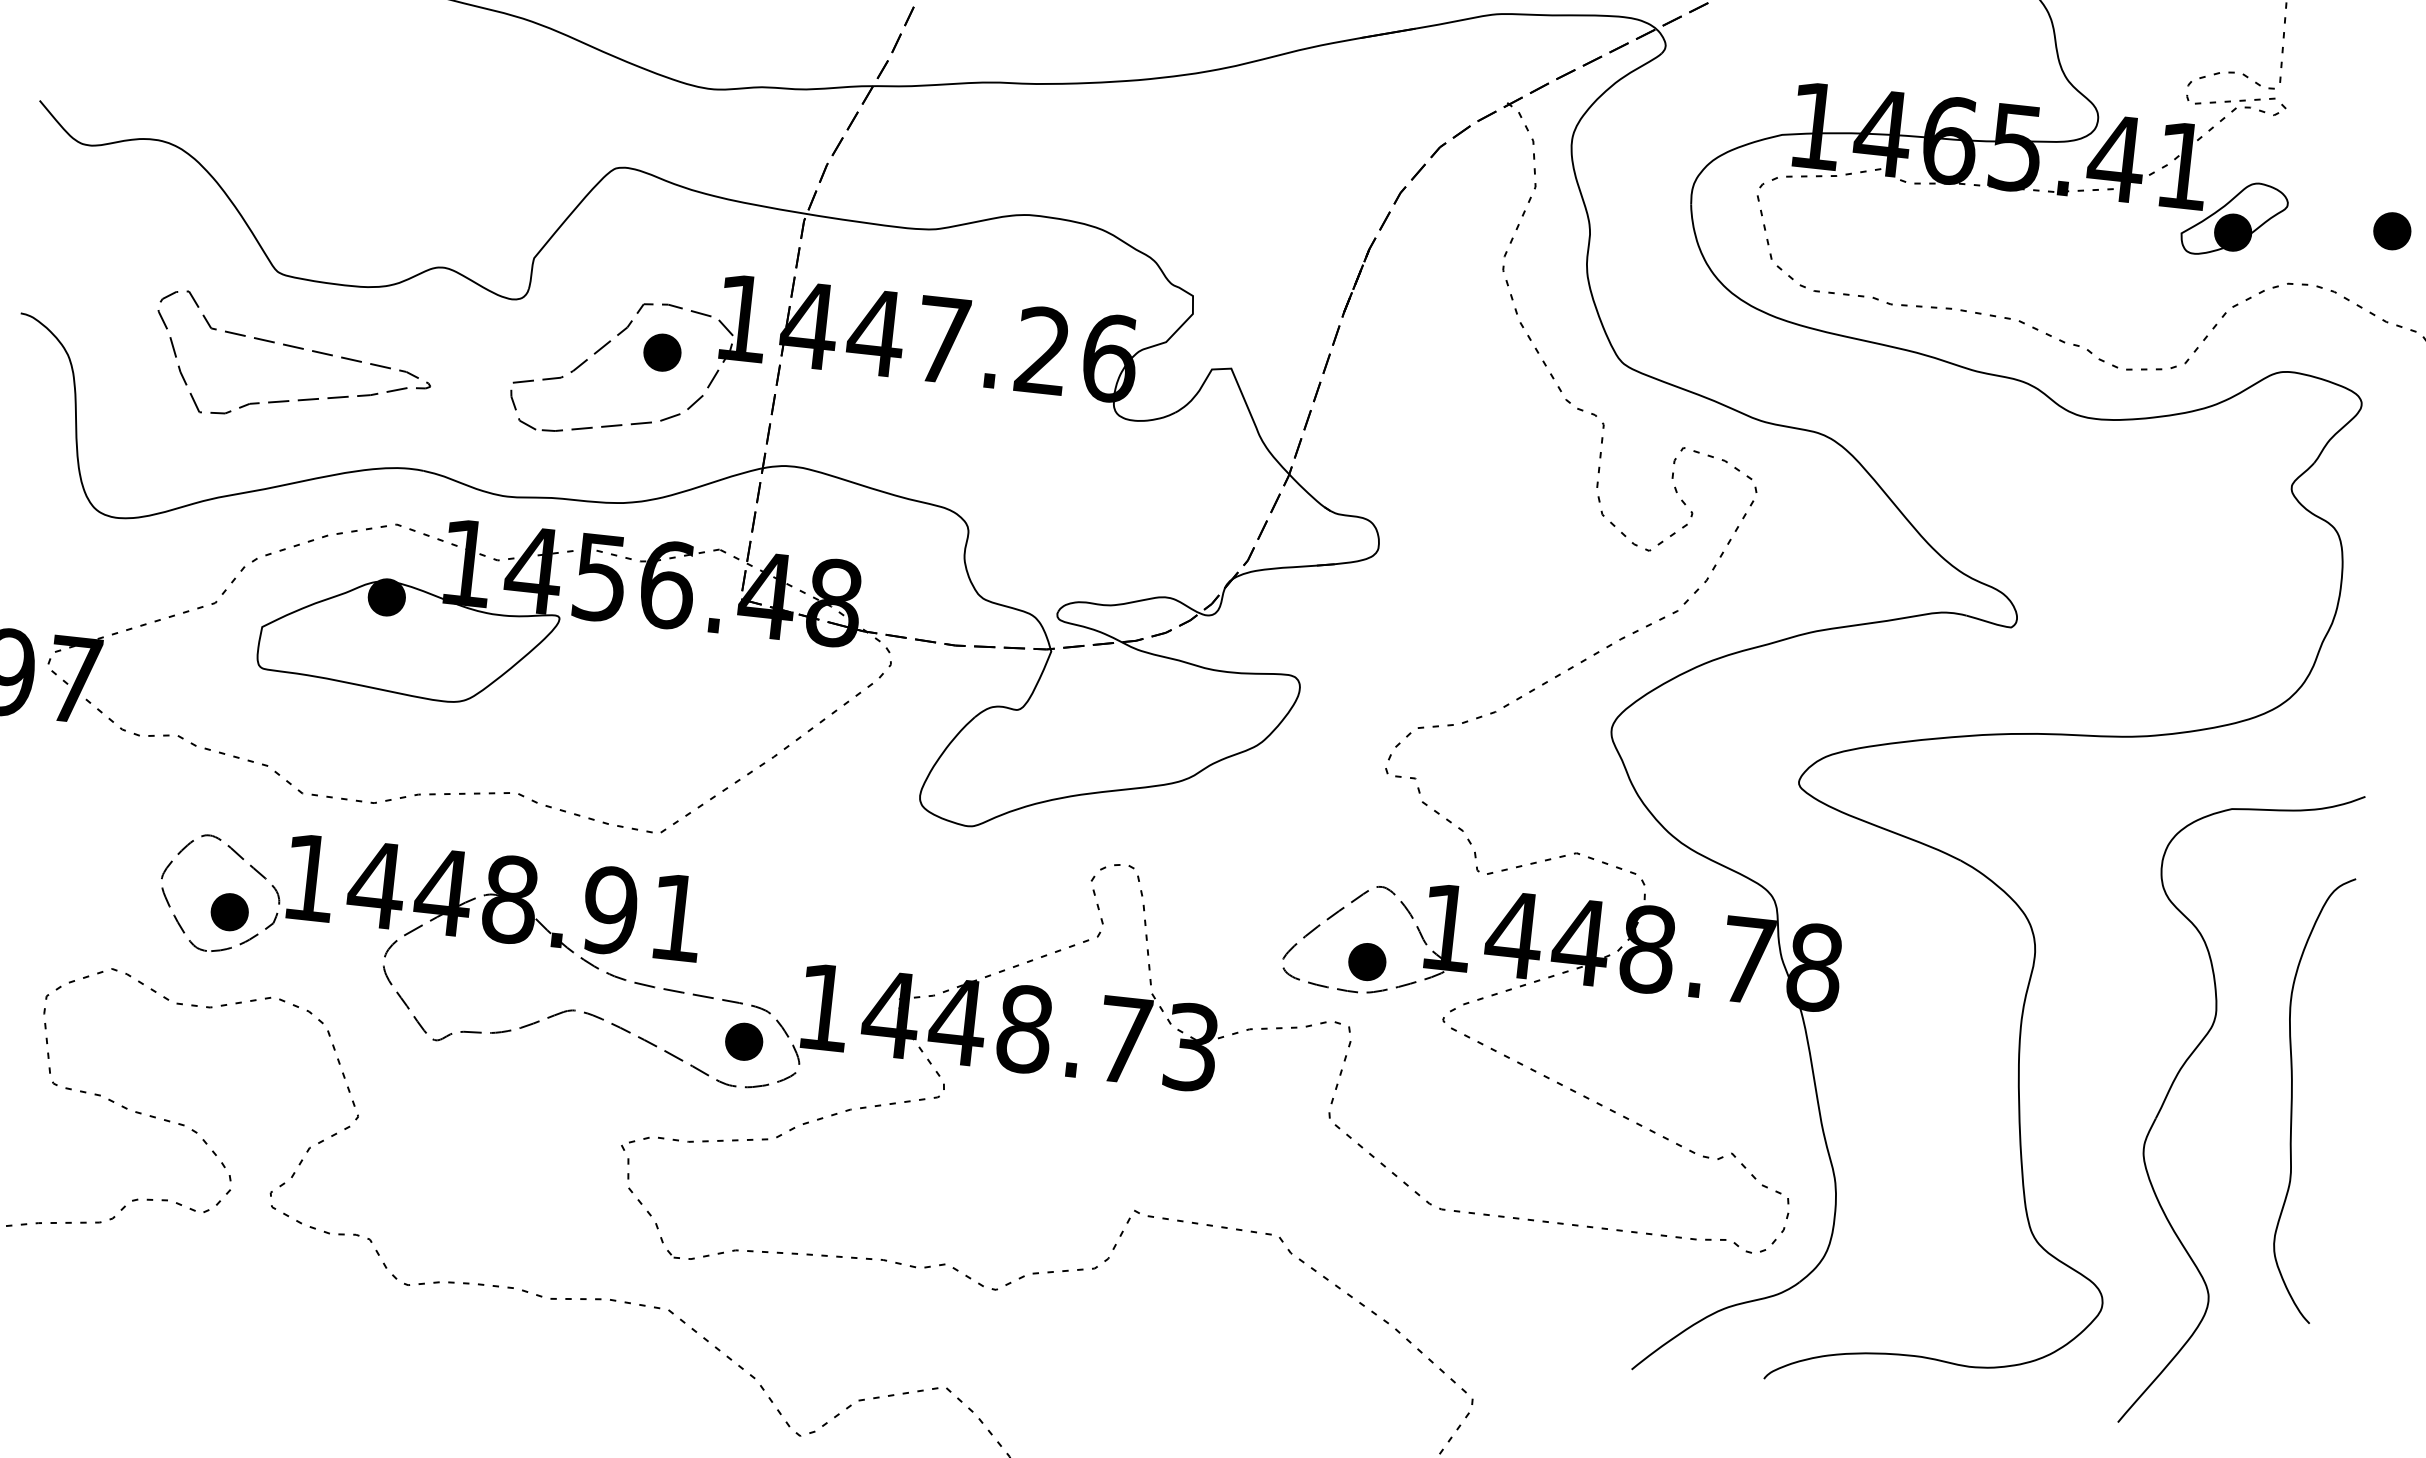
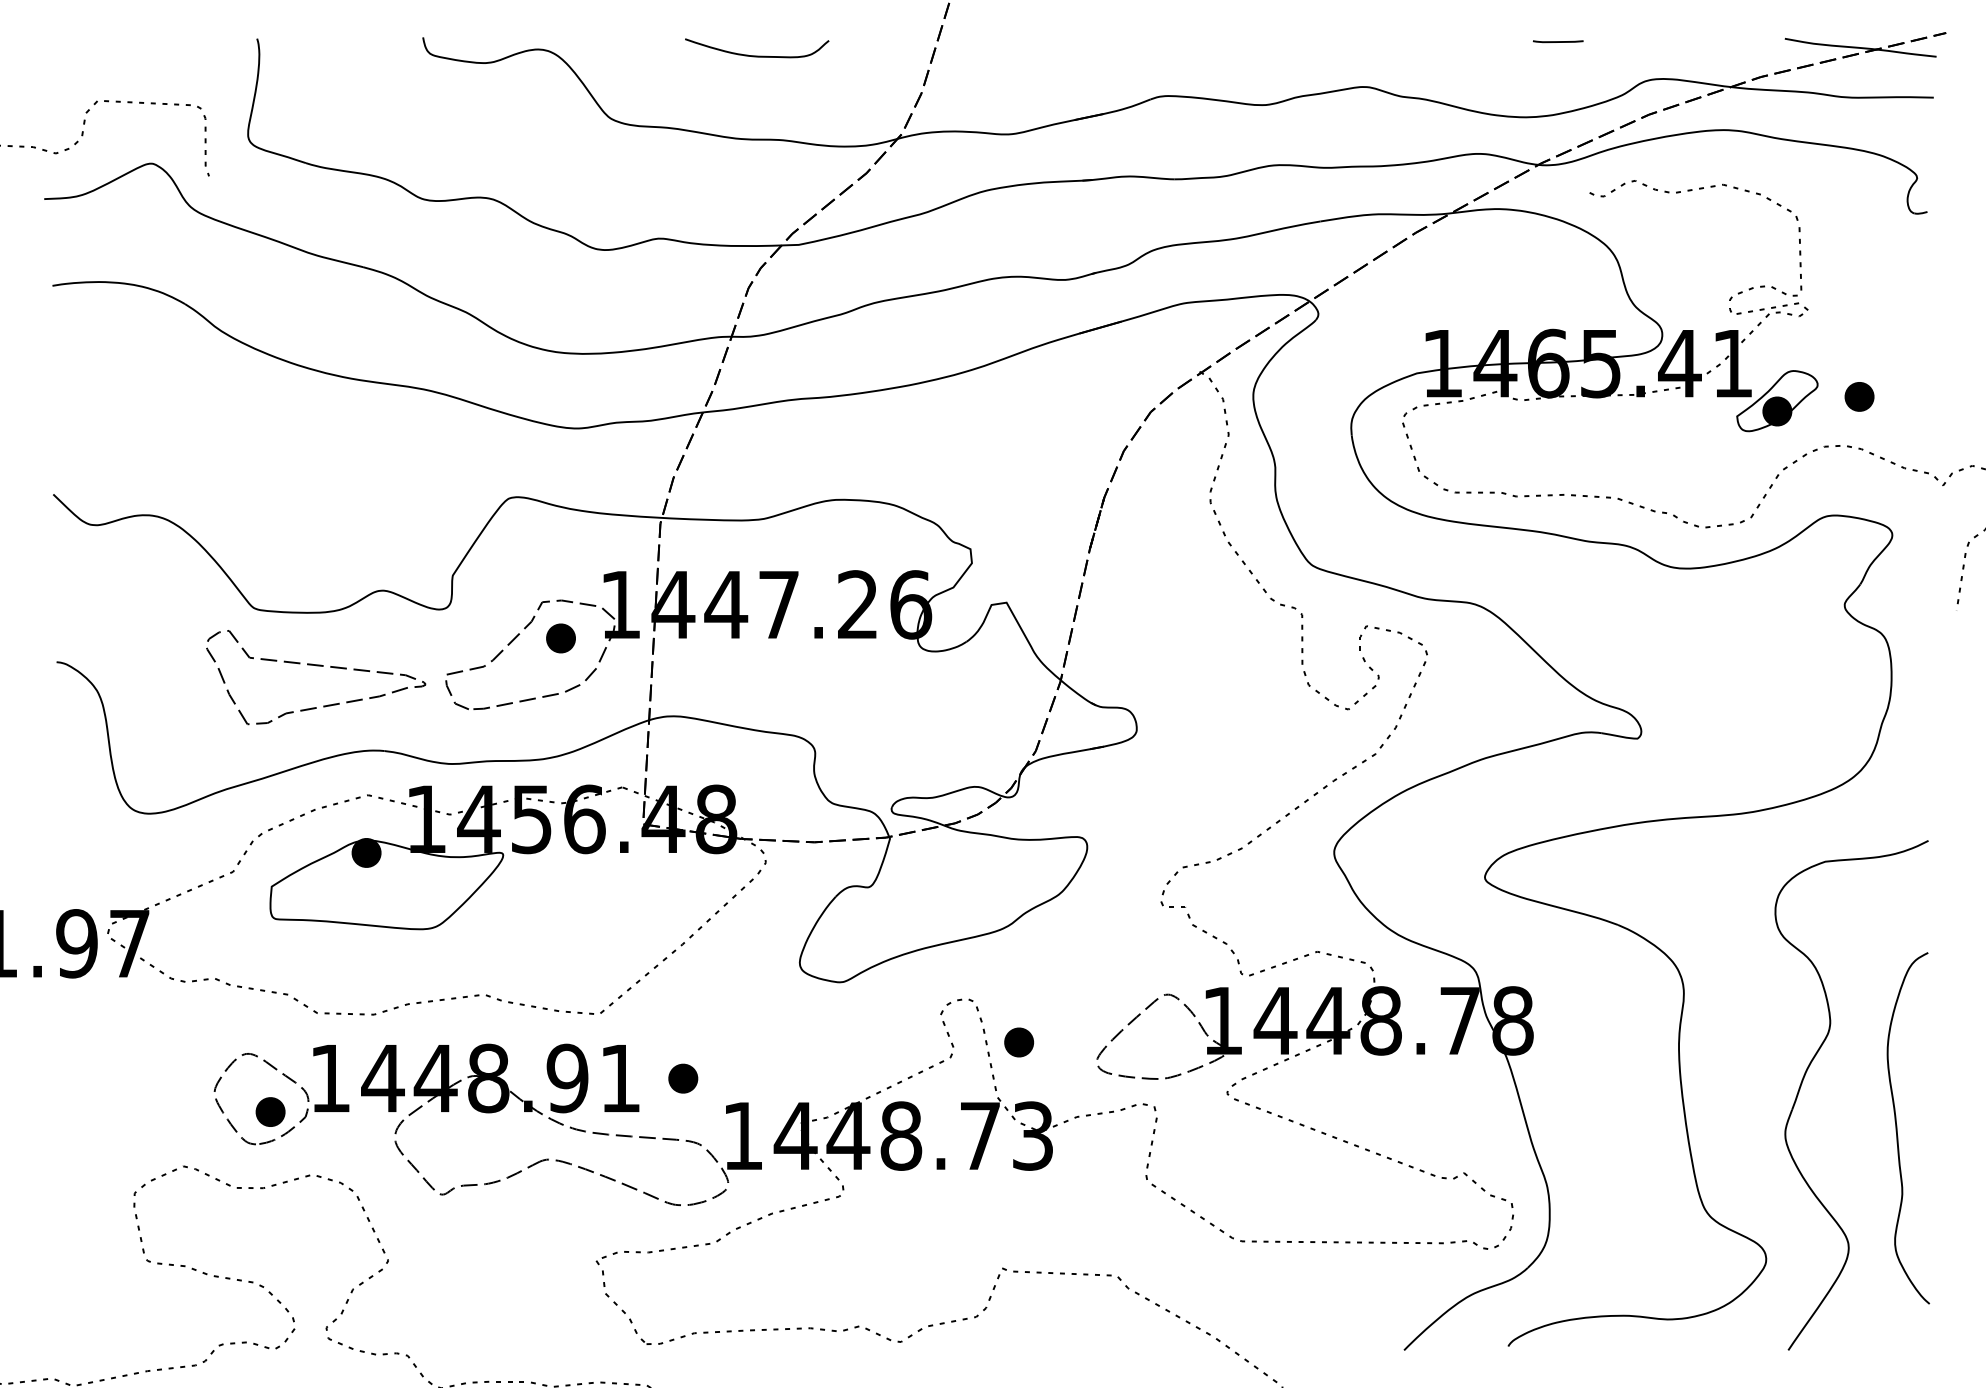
part: (2392, 230) -> (1859, 396), moved
part: (294, 348) -> (316, 666), moved
part: (1367, 962) -> (1019, 1042), moved
part: (744, 1041) -> (683, 1078), moved
curve: (2293, 1097) -> (1897, 1128), moved

